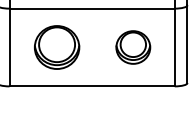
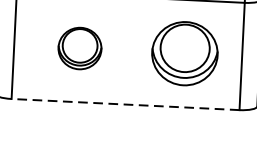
part: (57, 47) -> (80, 48), size x0.7
part: (133, 47) -> (185, 53), size x1.4
line: (92, 86) -> (126, 104), solid -> dashed

